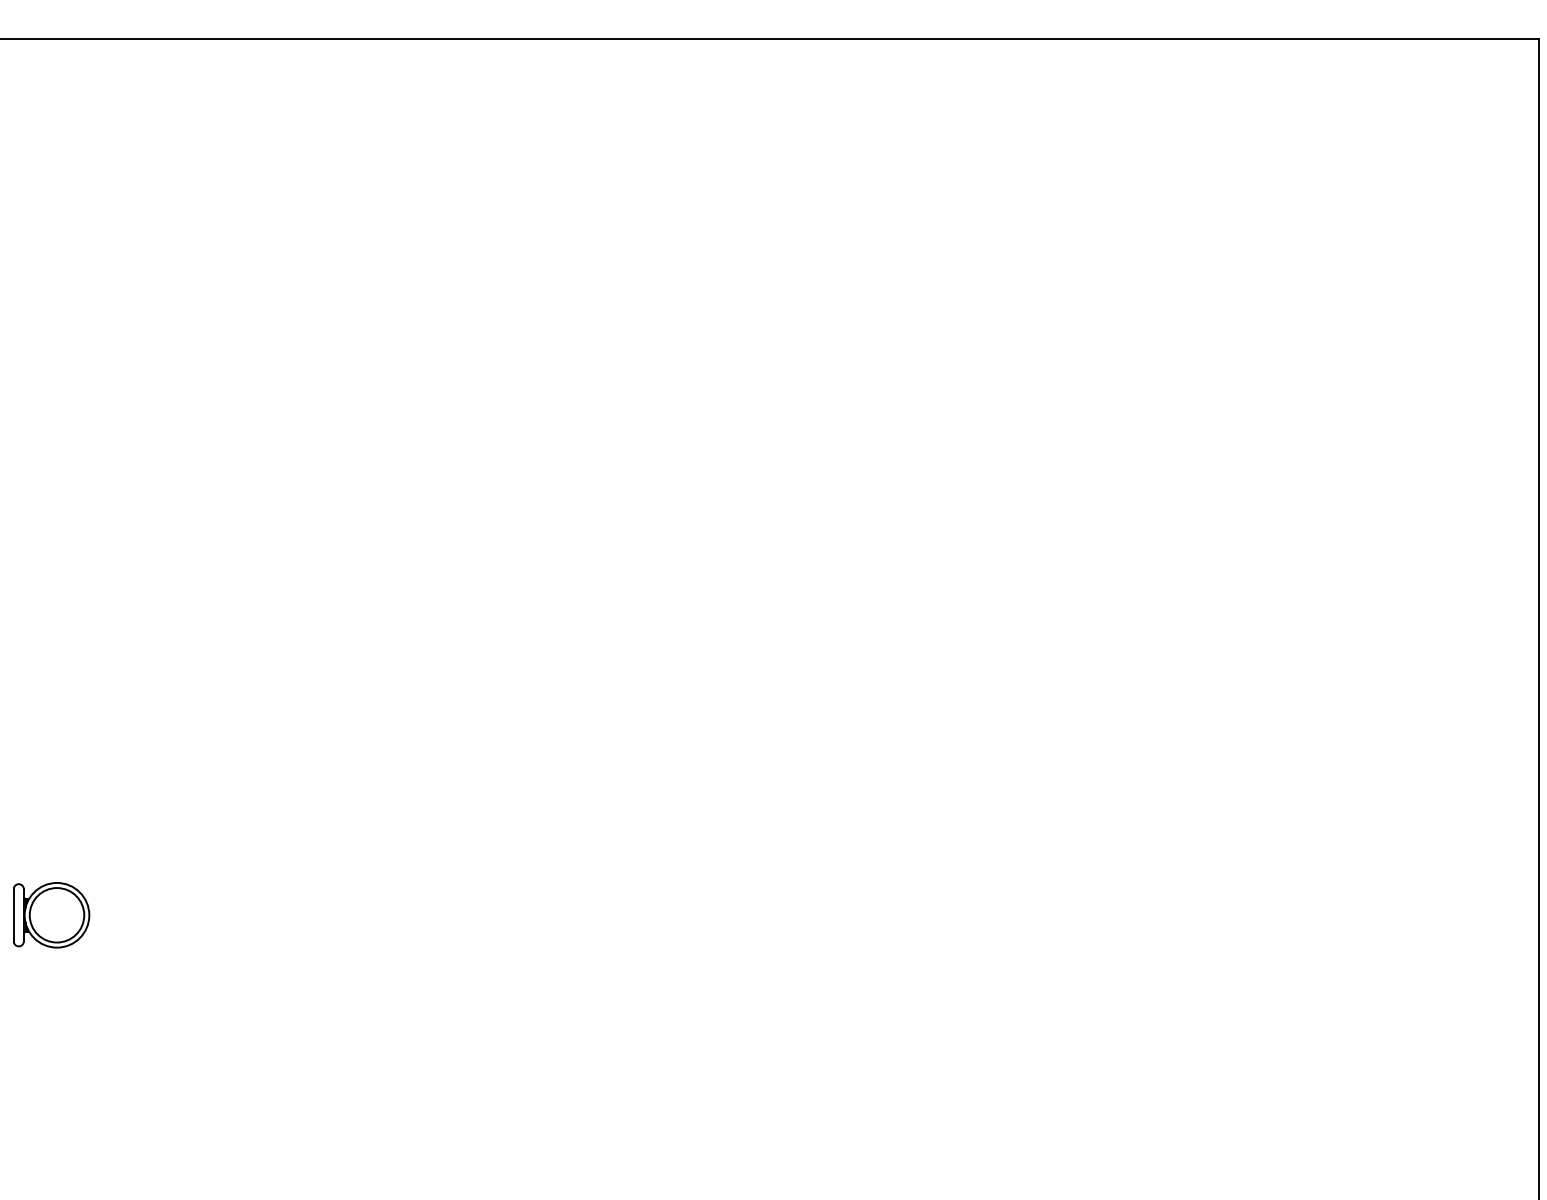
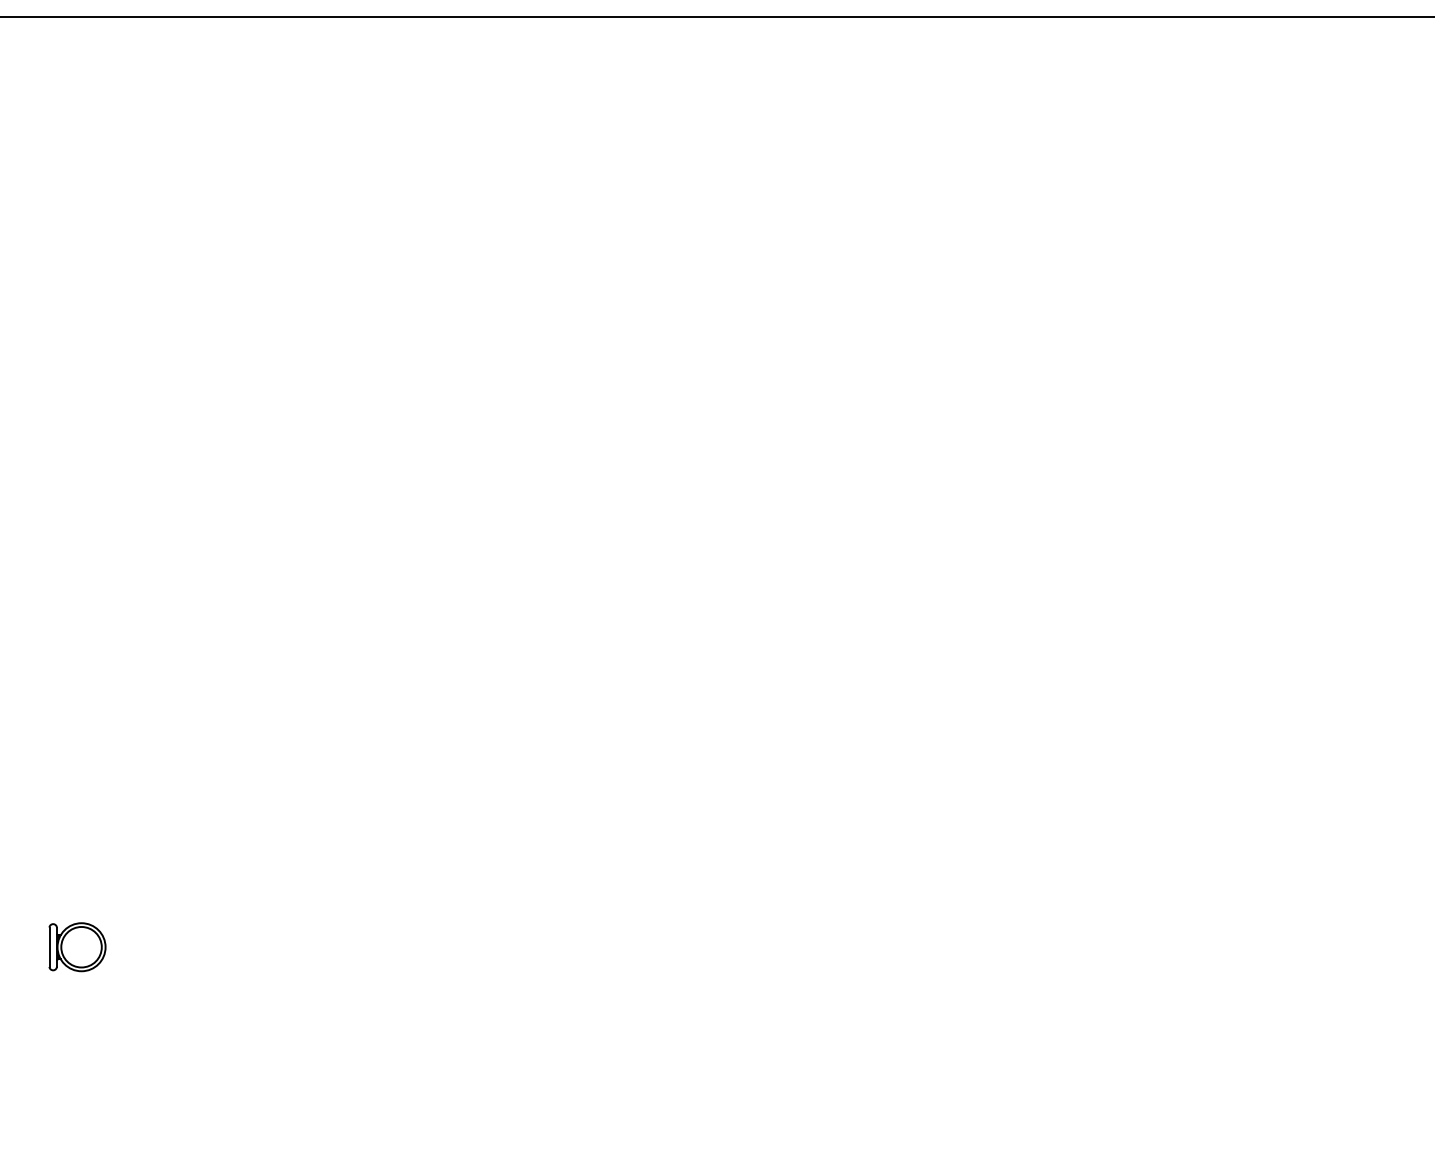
part: (51, 915) -> (77, 947), size x0.7

